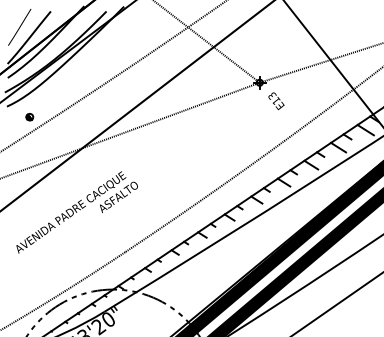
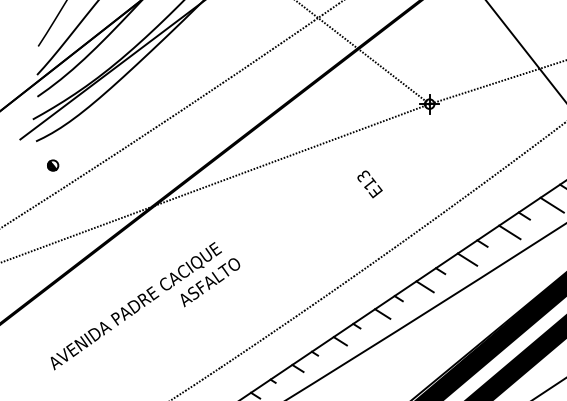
text: (276, 101) -> (370, 184), moved
part: (29, 117) -> (52, 166), moved

